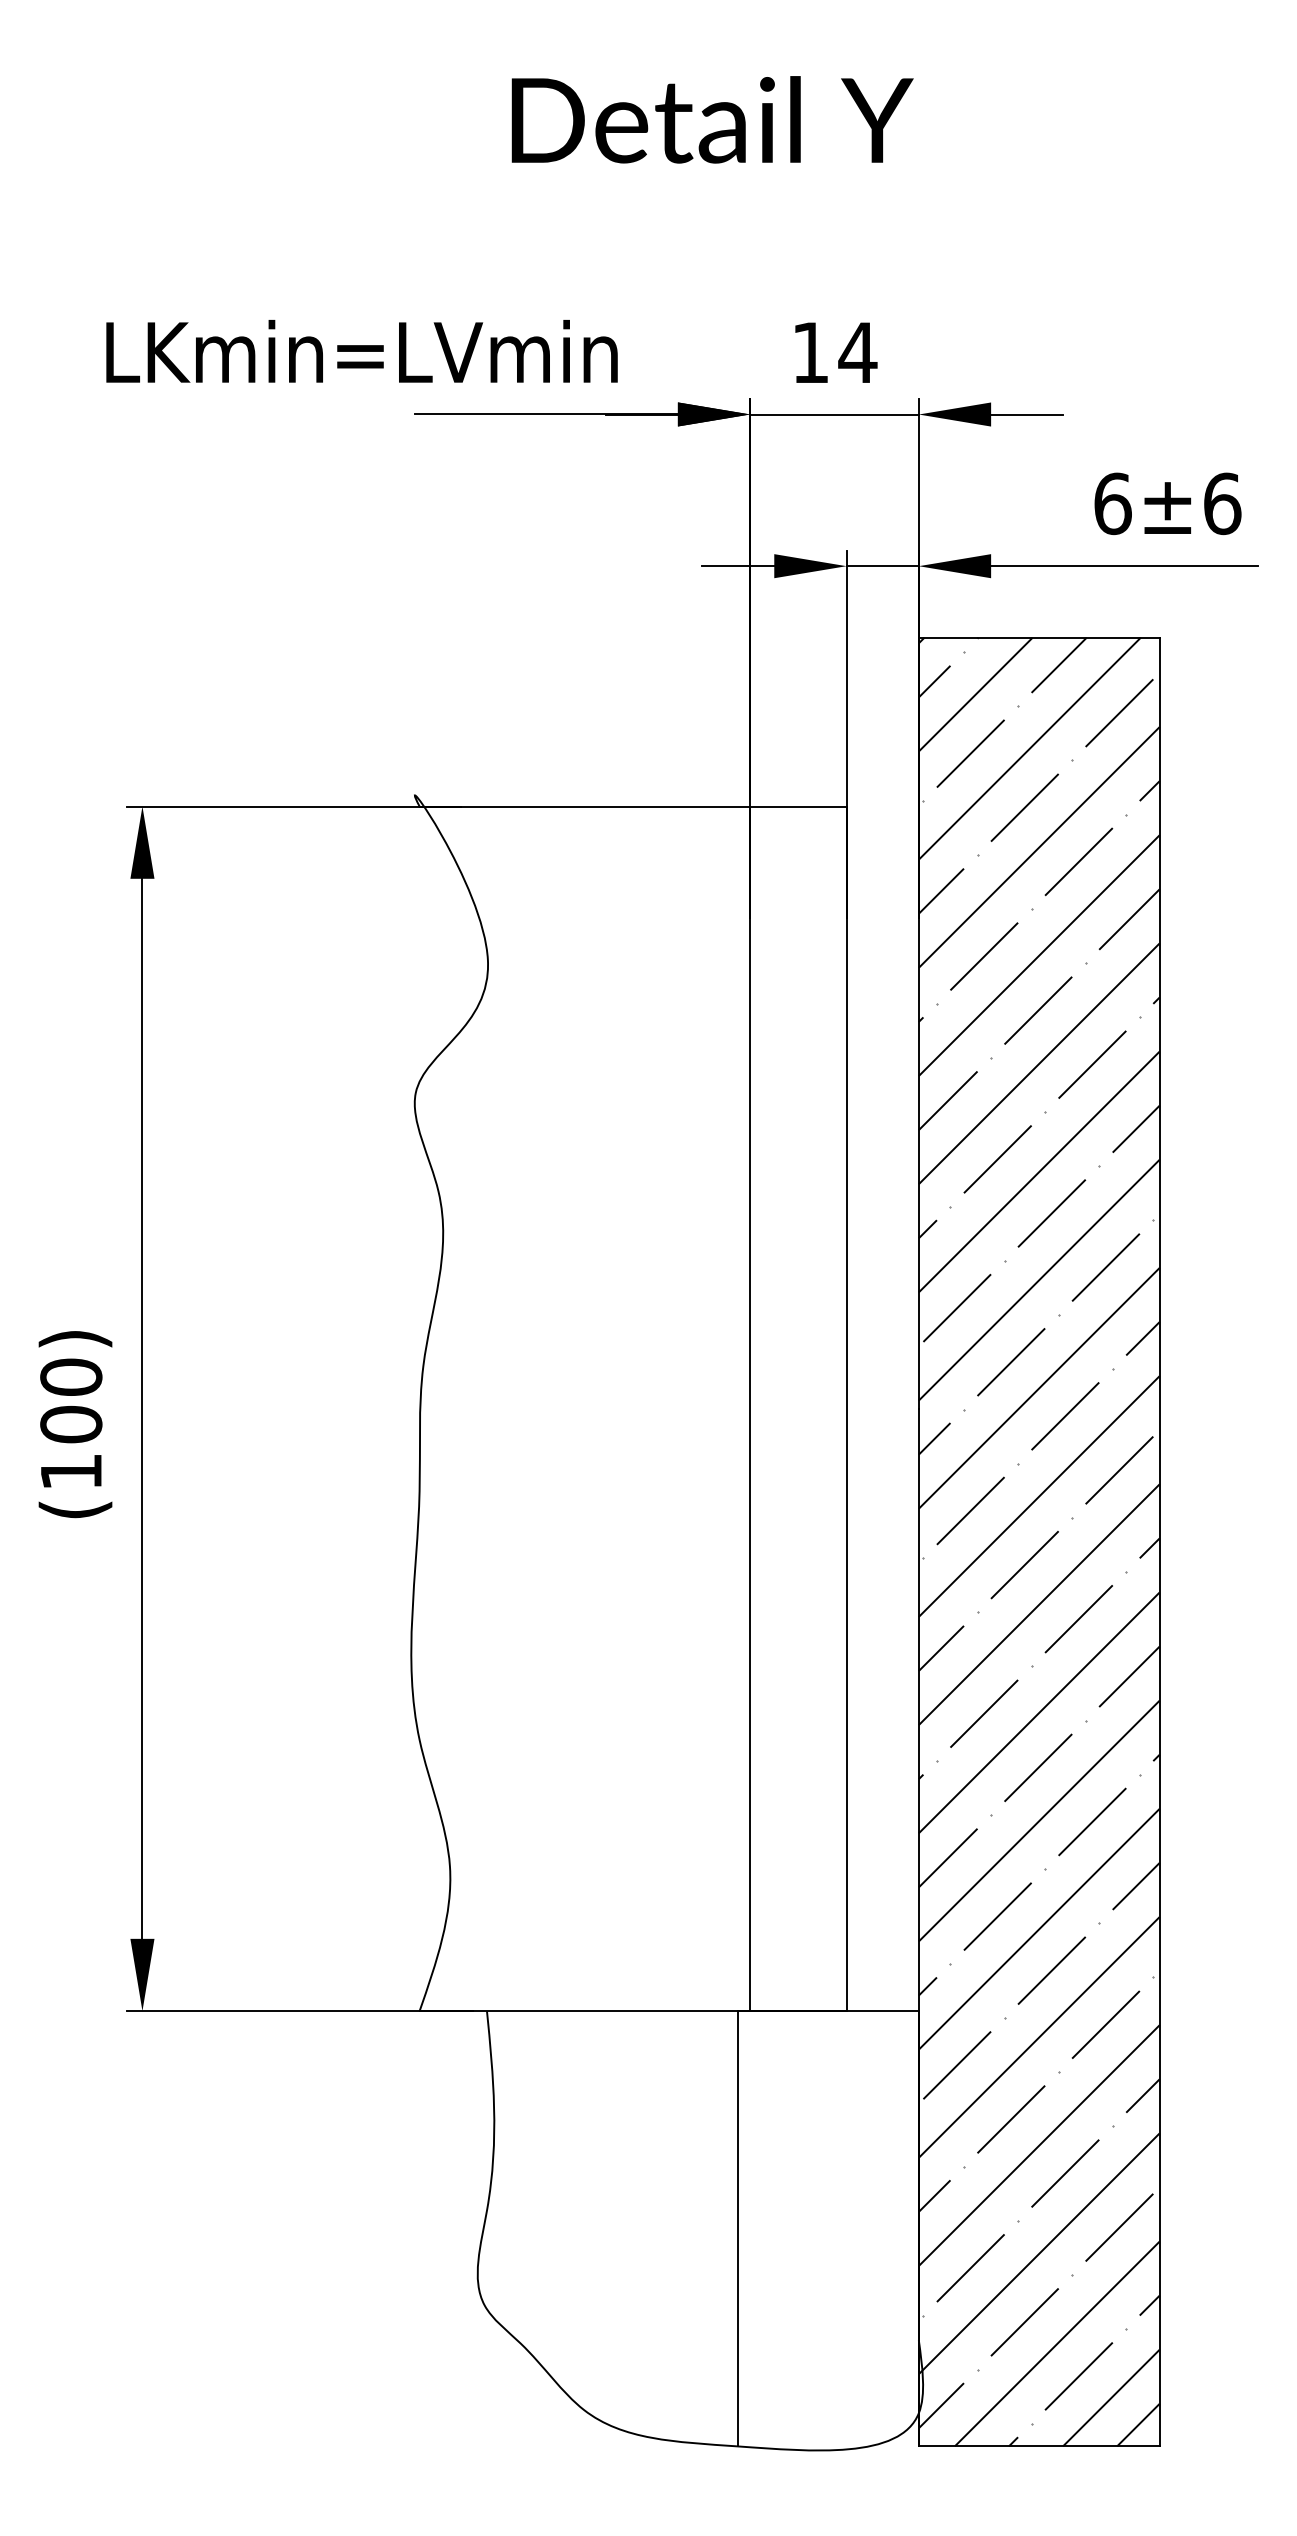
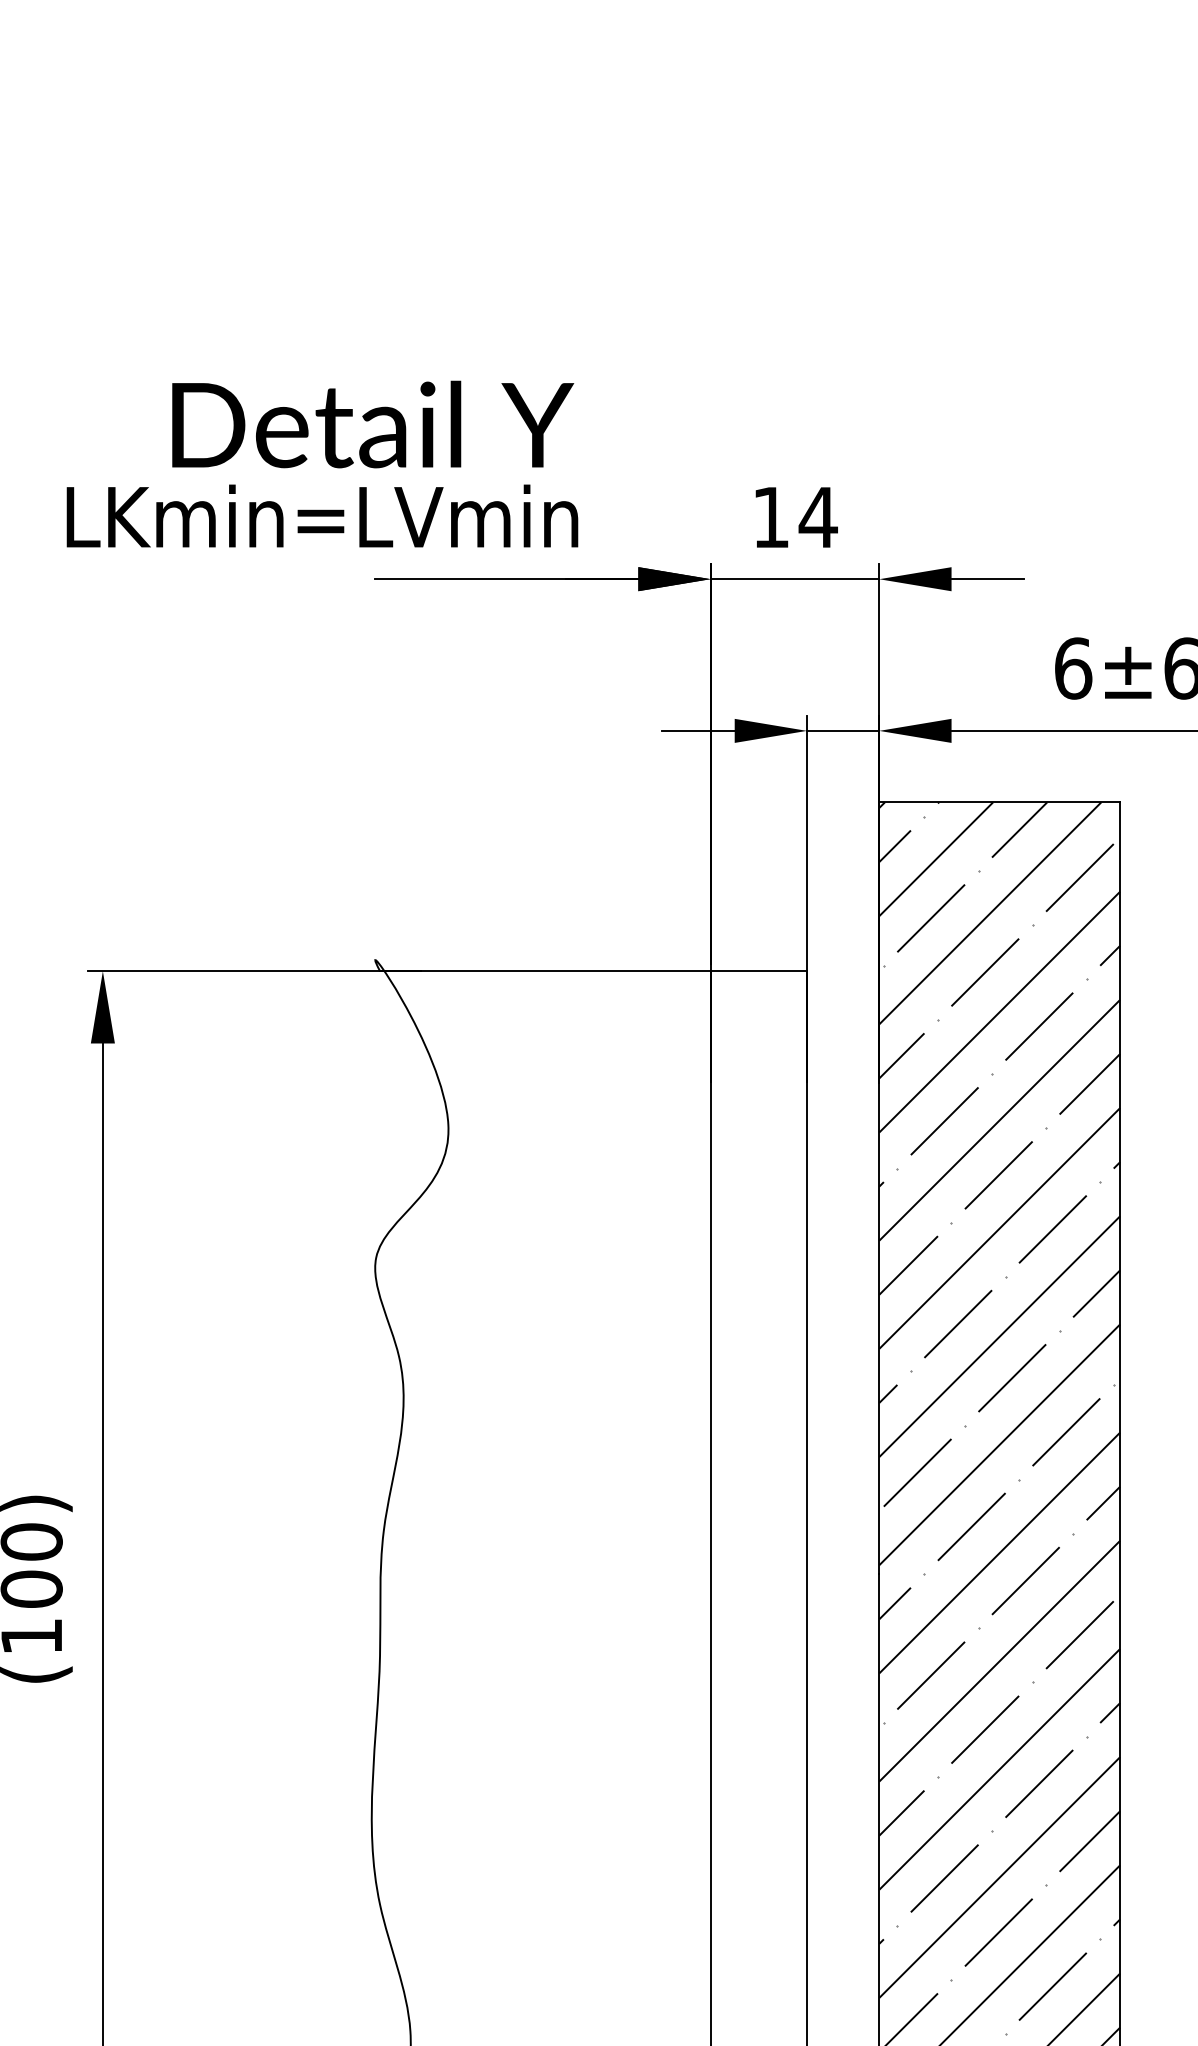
text: (712, 119) -> (372, 424), moved

